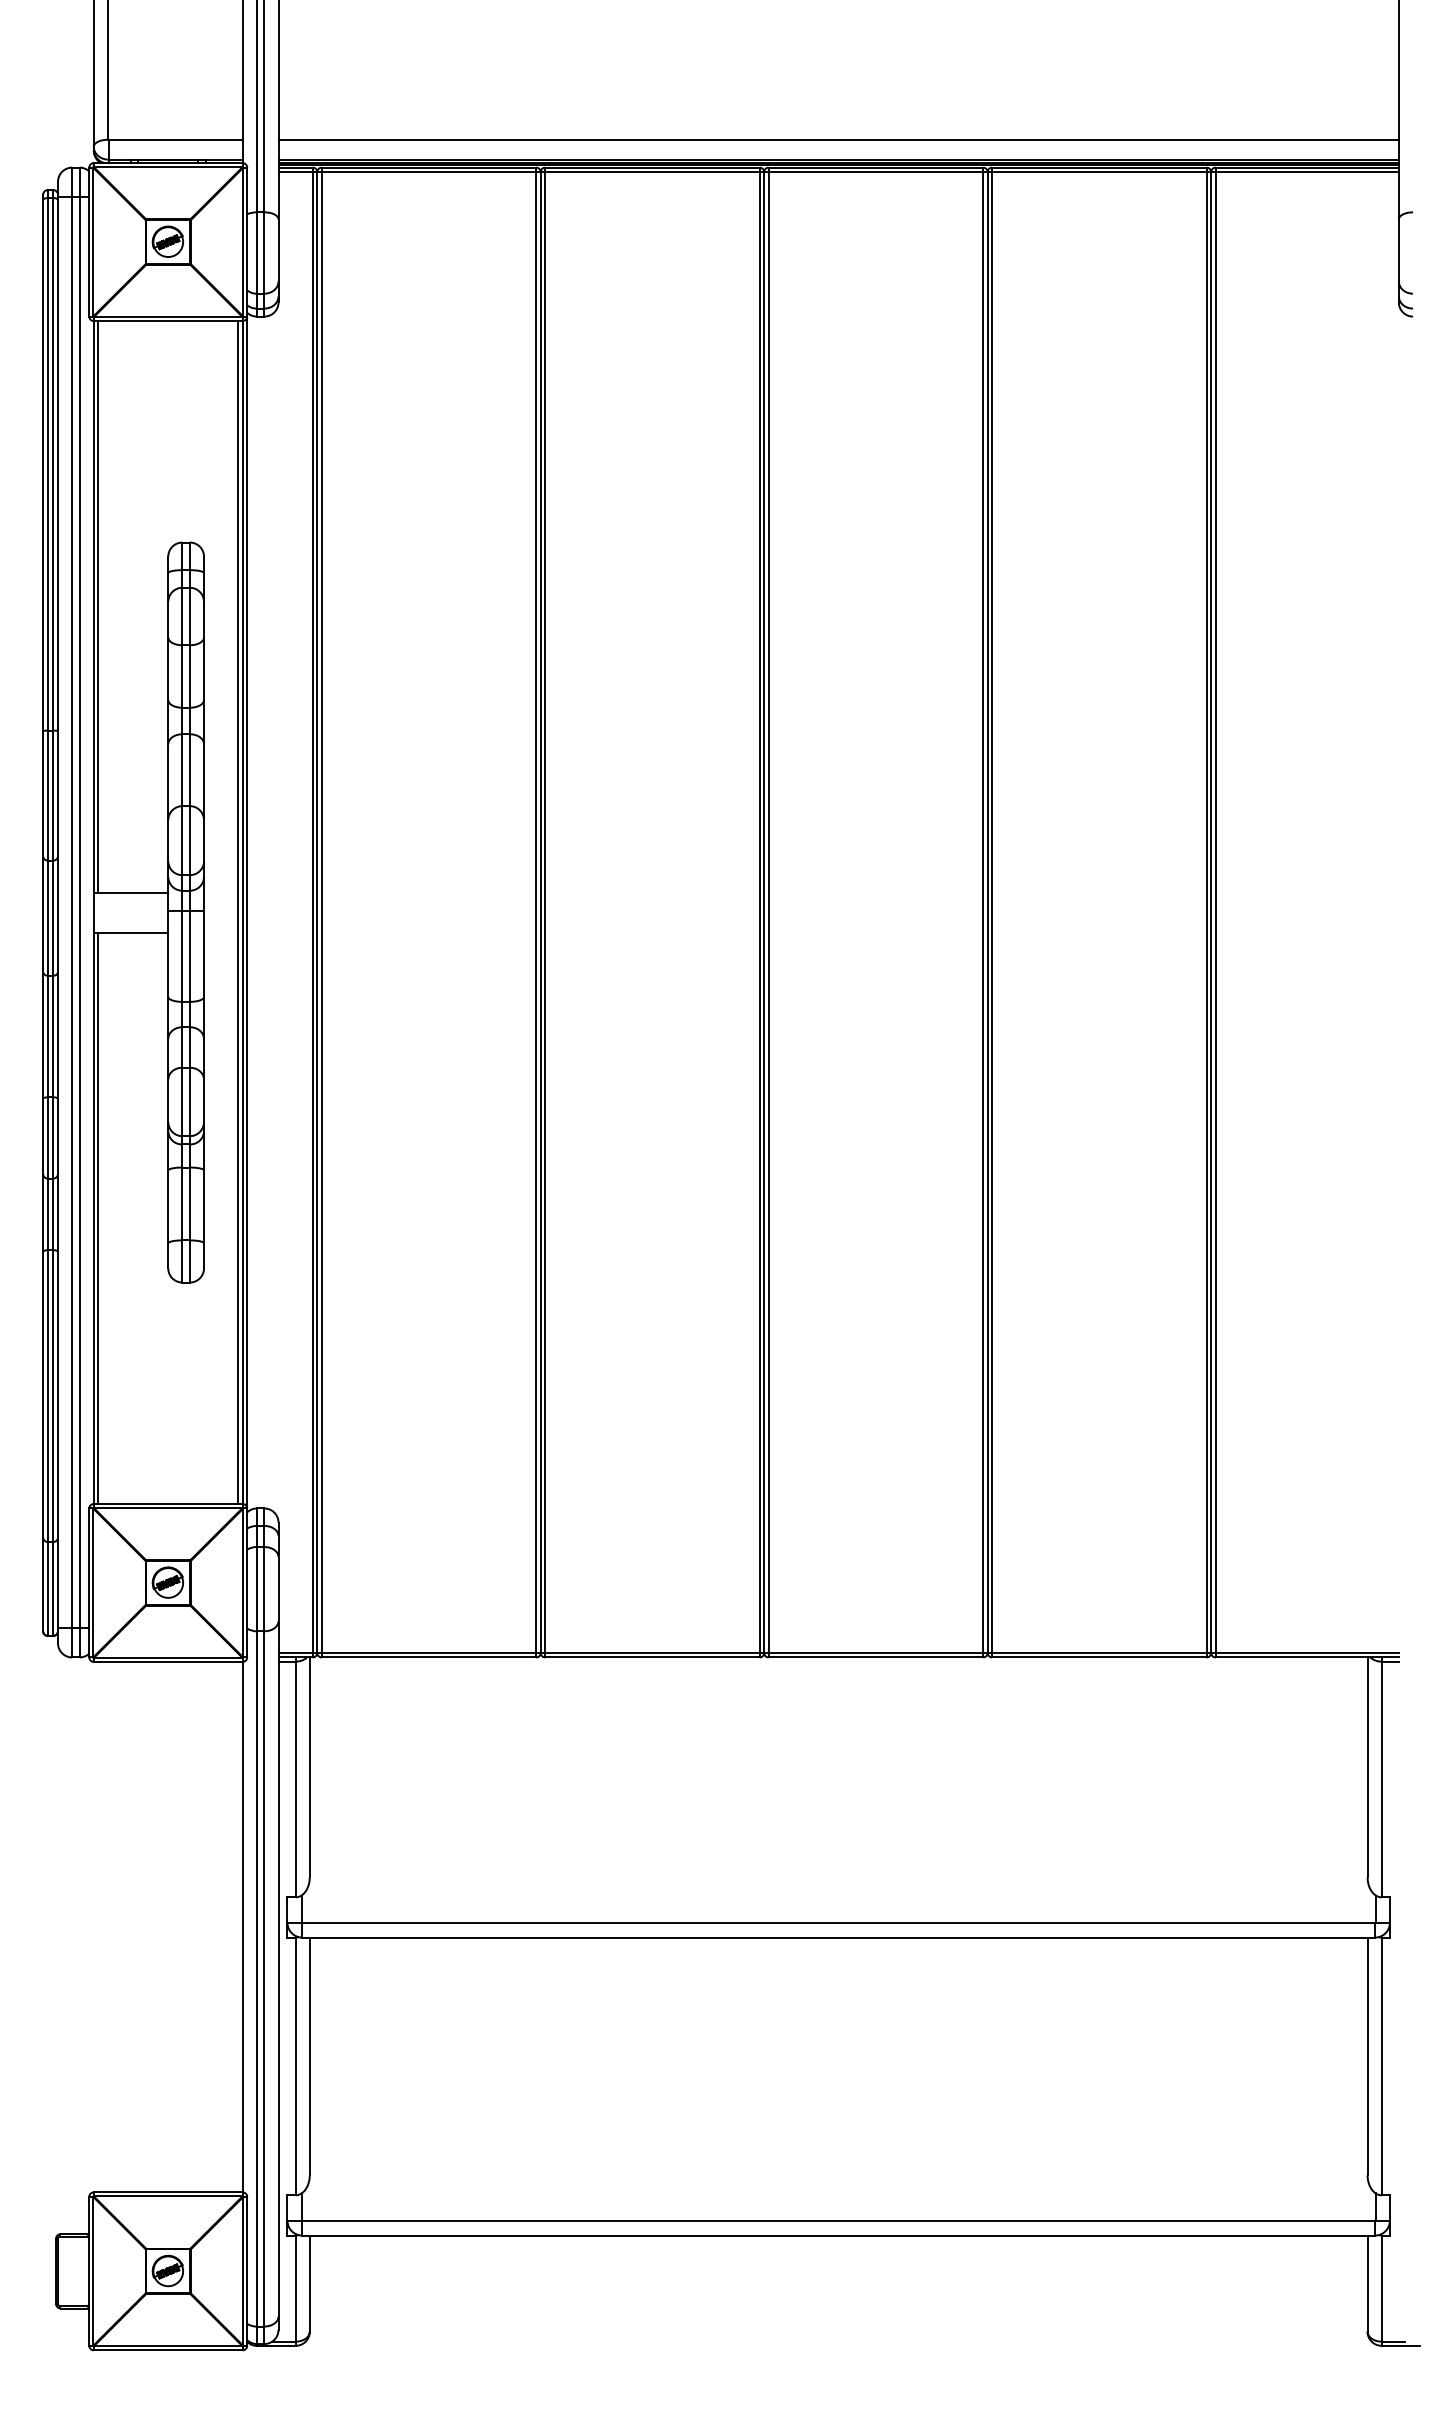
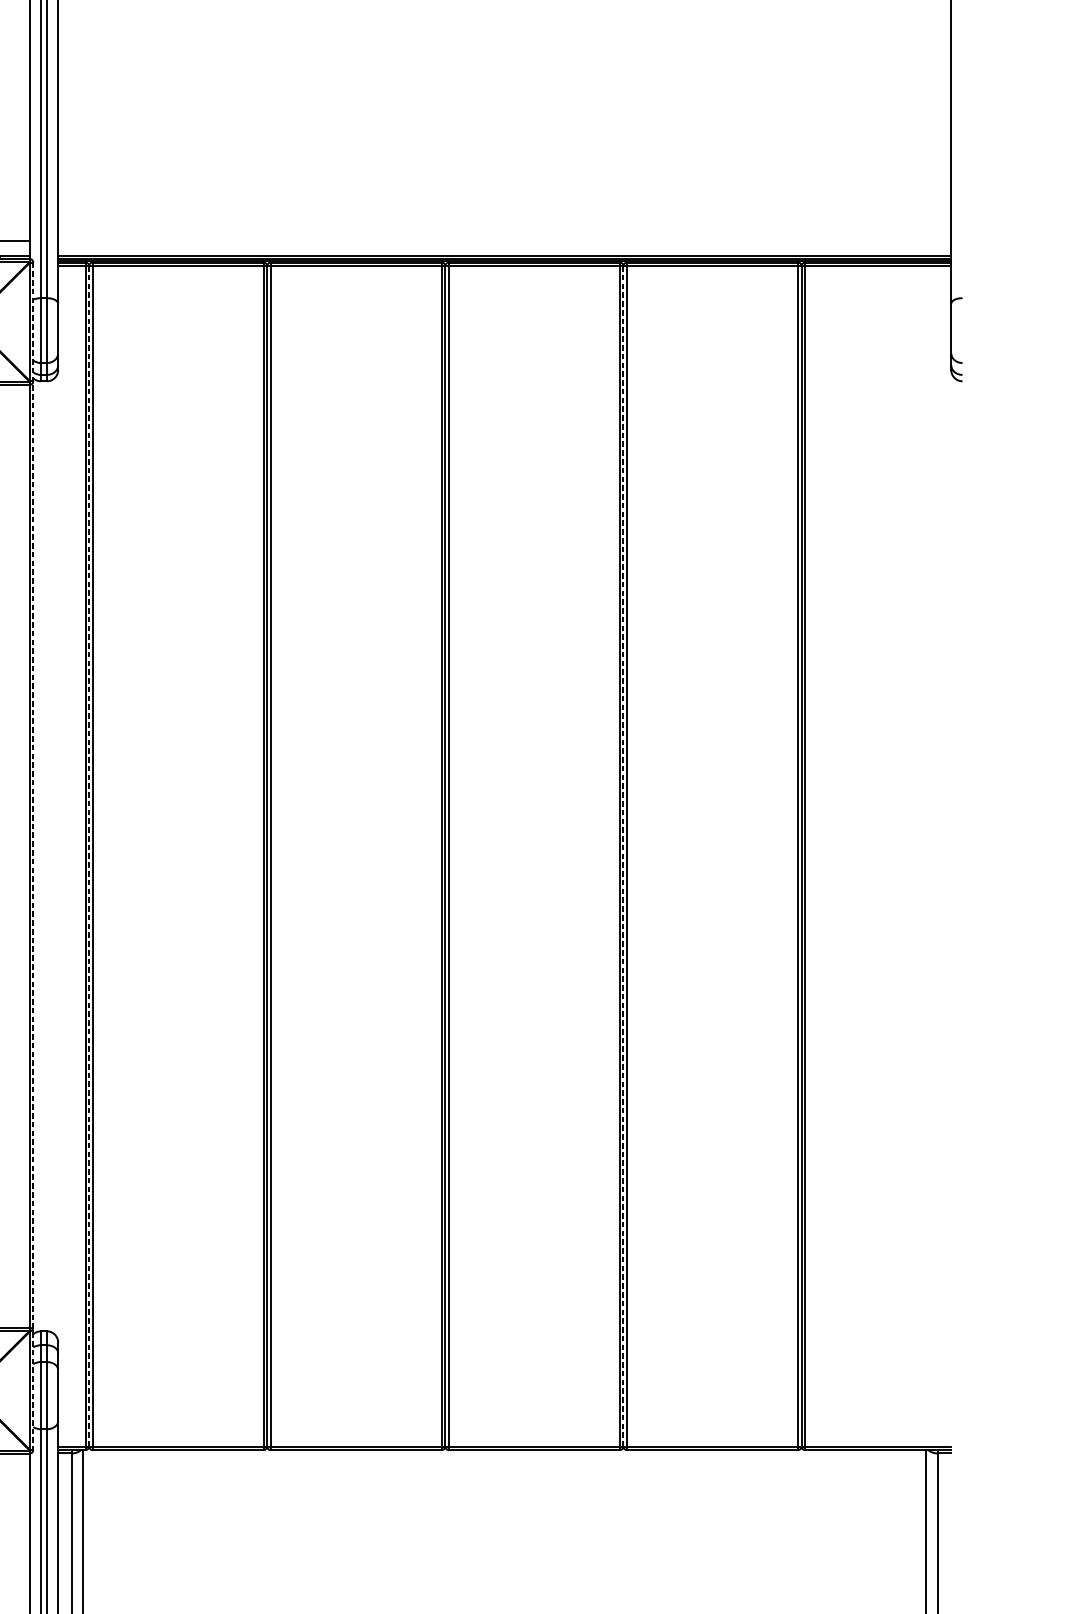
line: (838, 140) -> (504, 240), removed
line: (238, 912) -> (26, 856), removed
line: (247, 912) -> (33, 856), solid -> dashed
line: (317, 912) -> (89, 856), solid -> dashed
line: (987, 913) -> (623, 857), solid -> dashed

